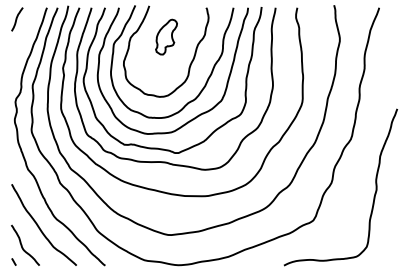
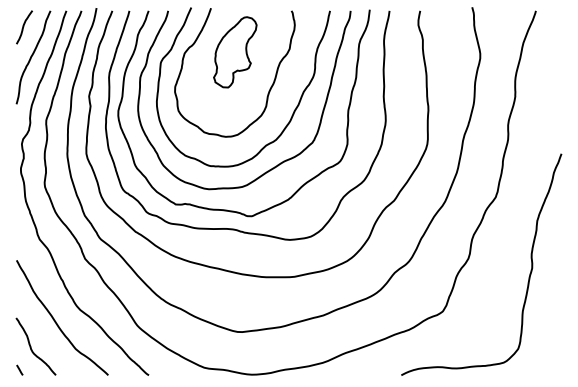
part: (166, 37) -> (235, 52), size x1.43
curve: (23, 40) -> (32, 56), added

